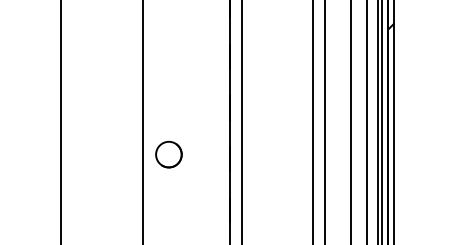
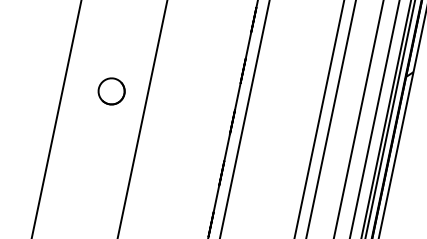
part: (168, 154) -> (111, 91), moved

